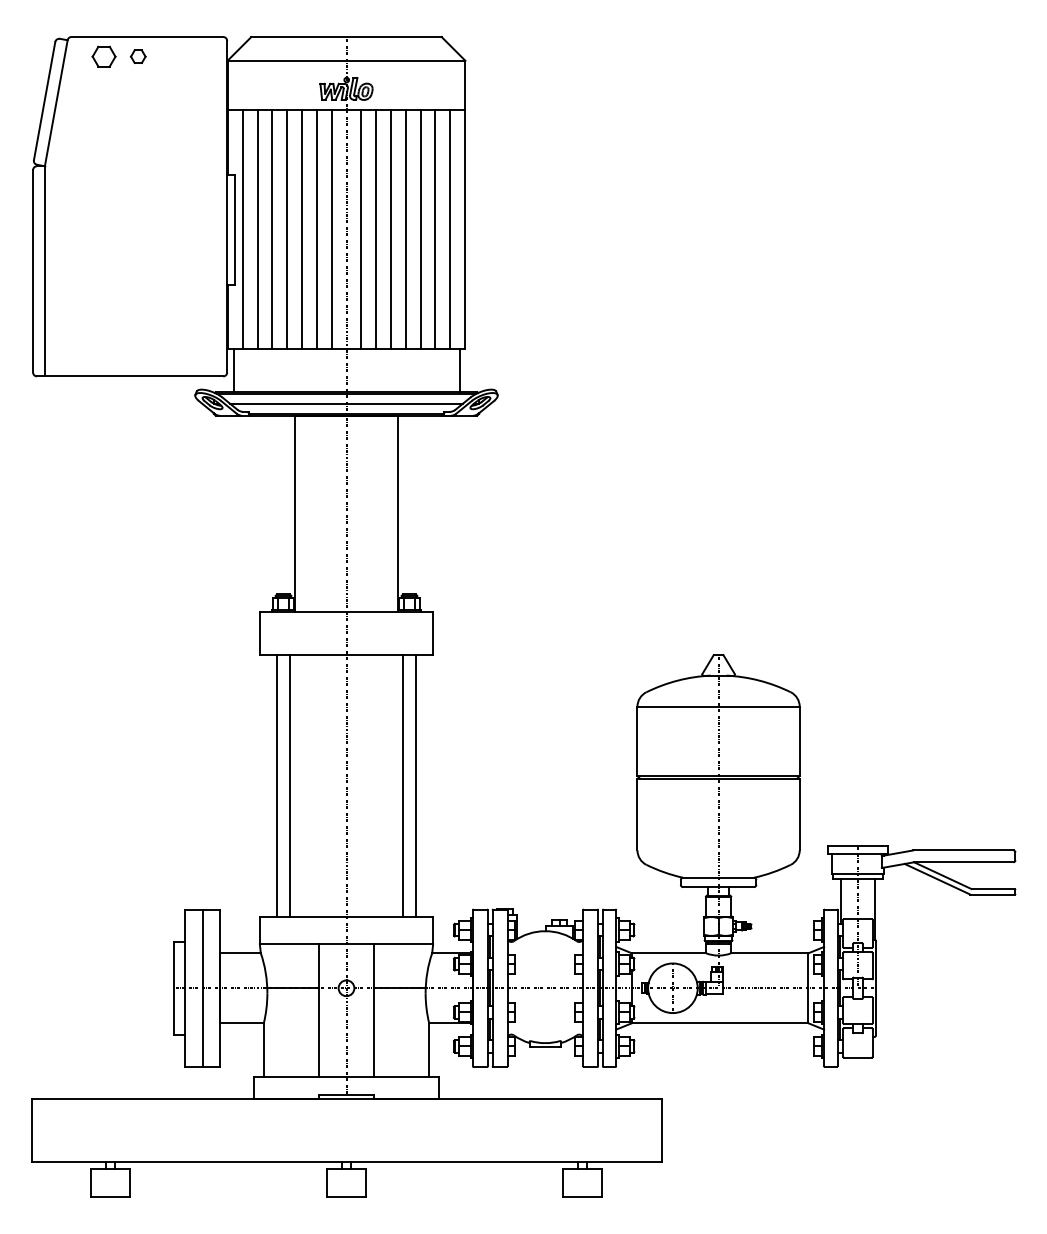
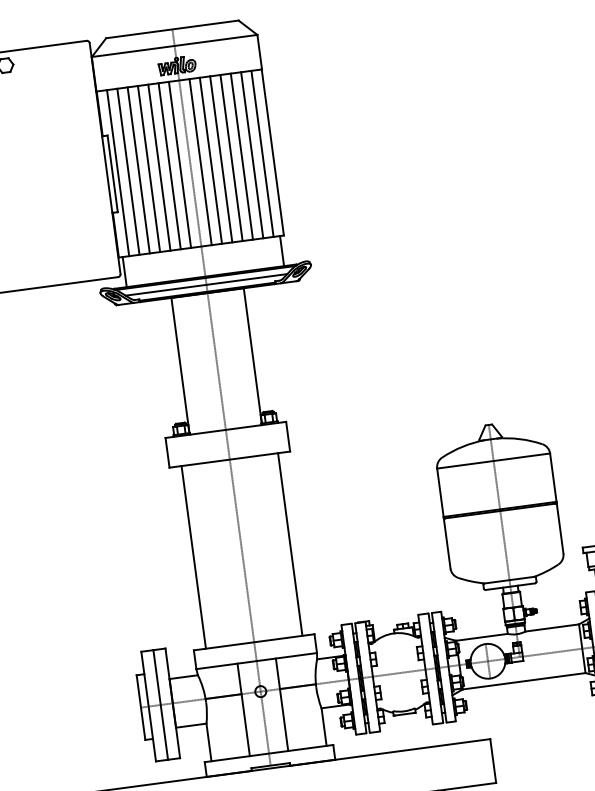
part: (137, 56) -> (28, 62), removed
line: (289, 786) -> (202, 556), removed
line: (403, 786) -> (281, 545), removed

